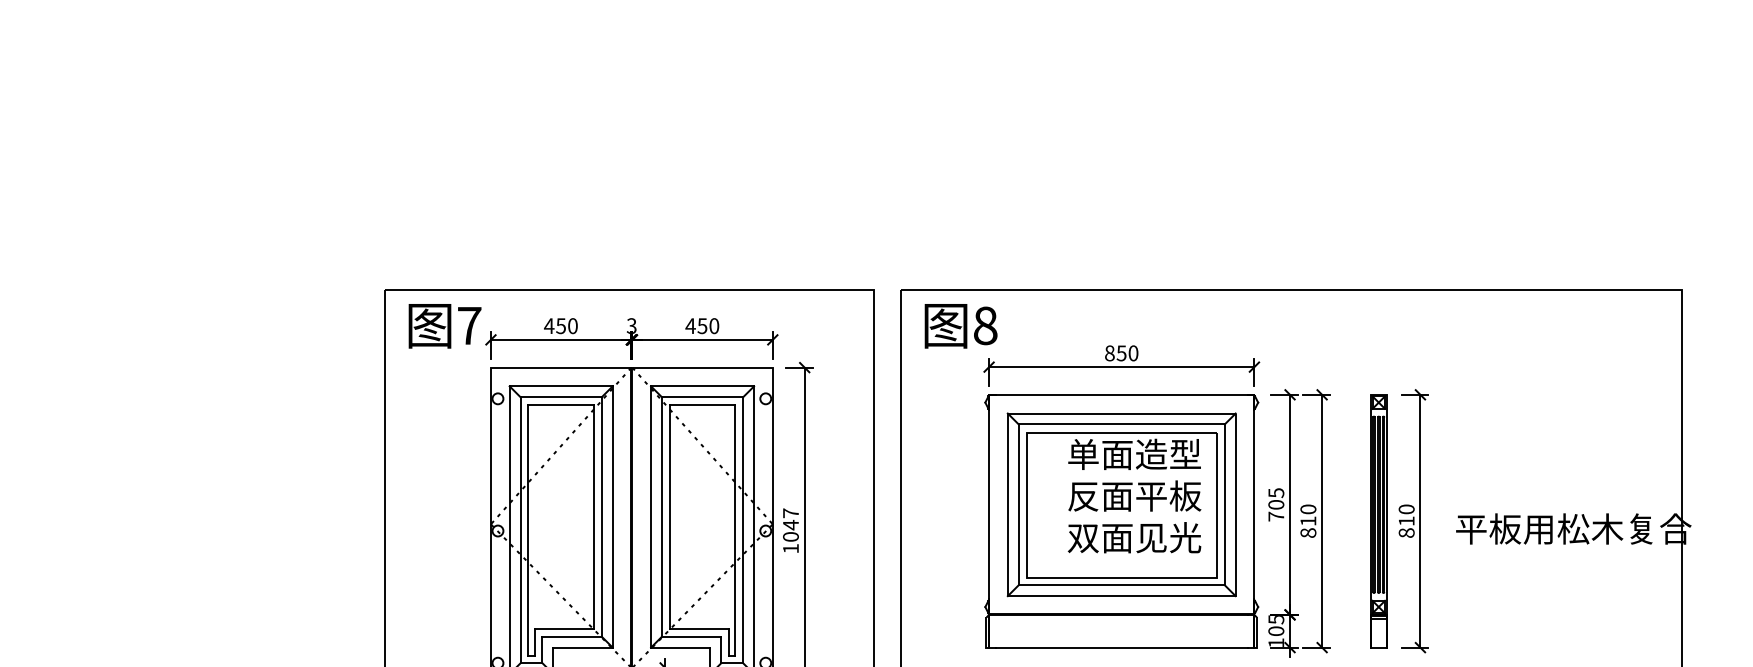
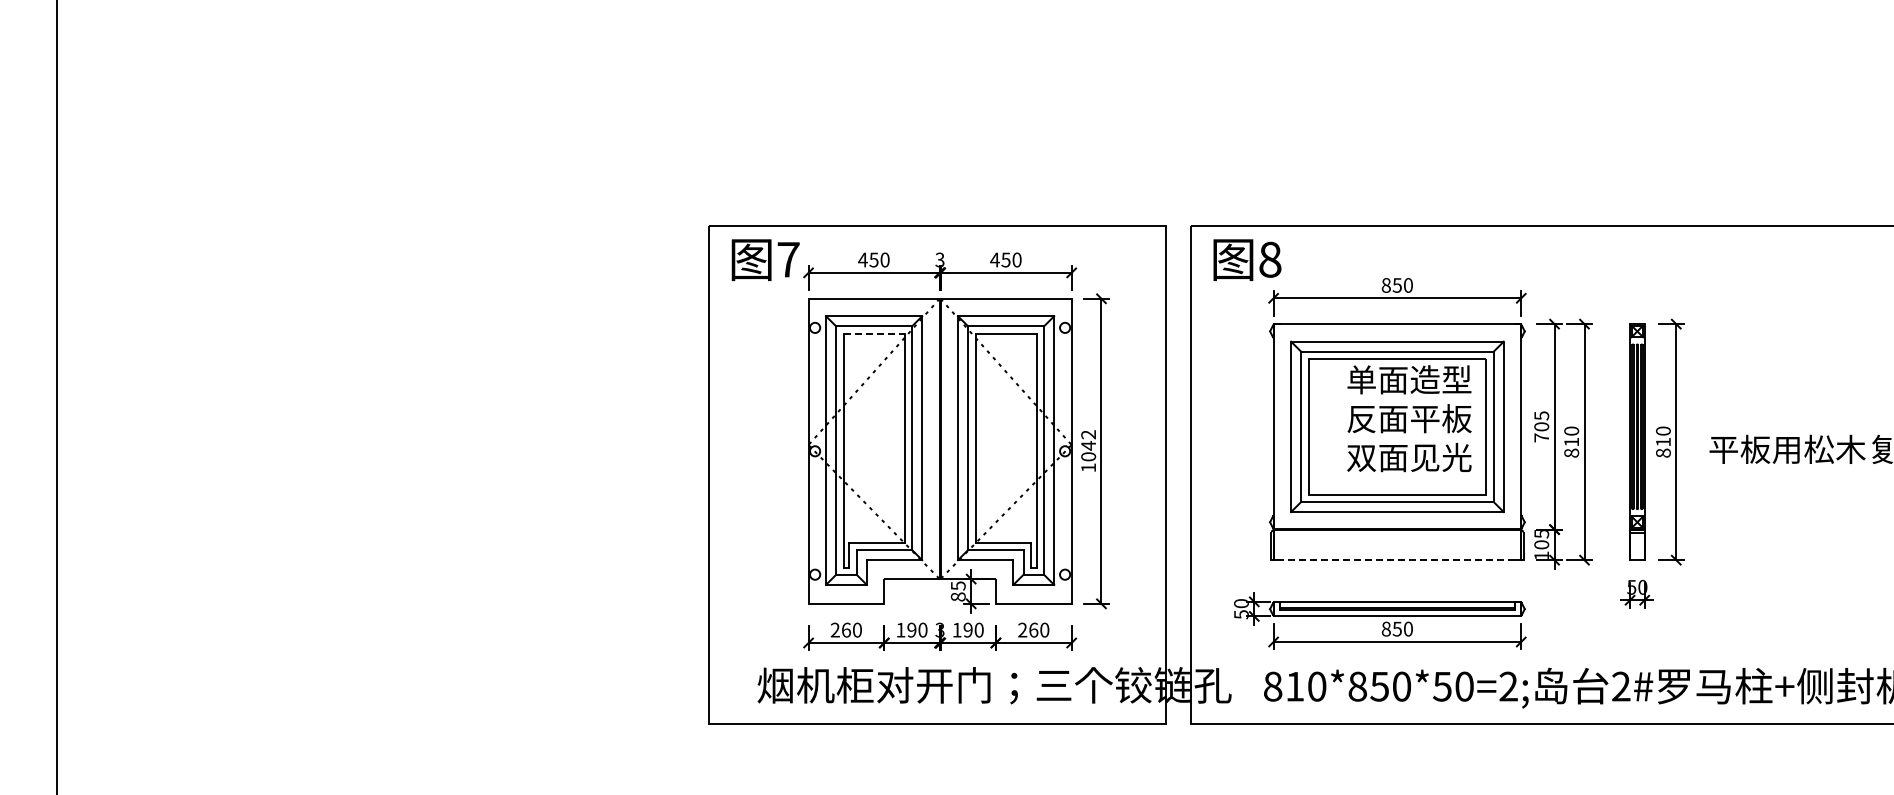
line: (561, 405) -> (874, 334), solid -> dashed
text: (790, 513) -> (1088, 434), 1047 -> 1042
line: (1120, 647) -> (1396, 560), solid -> dashed

